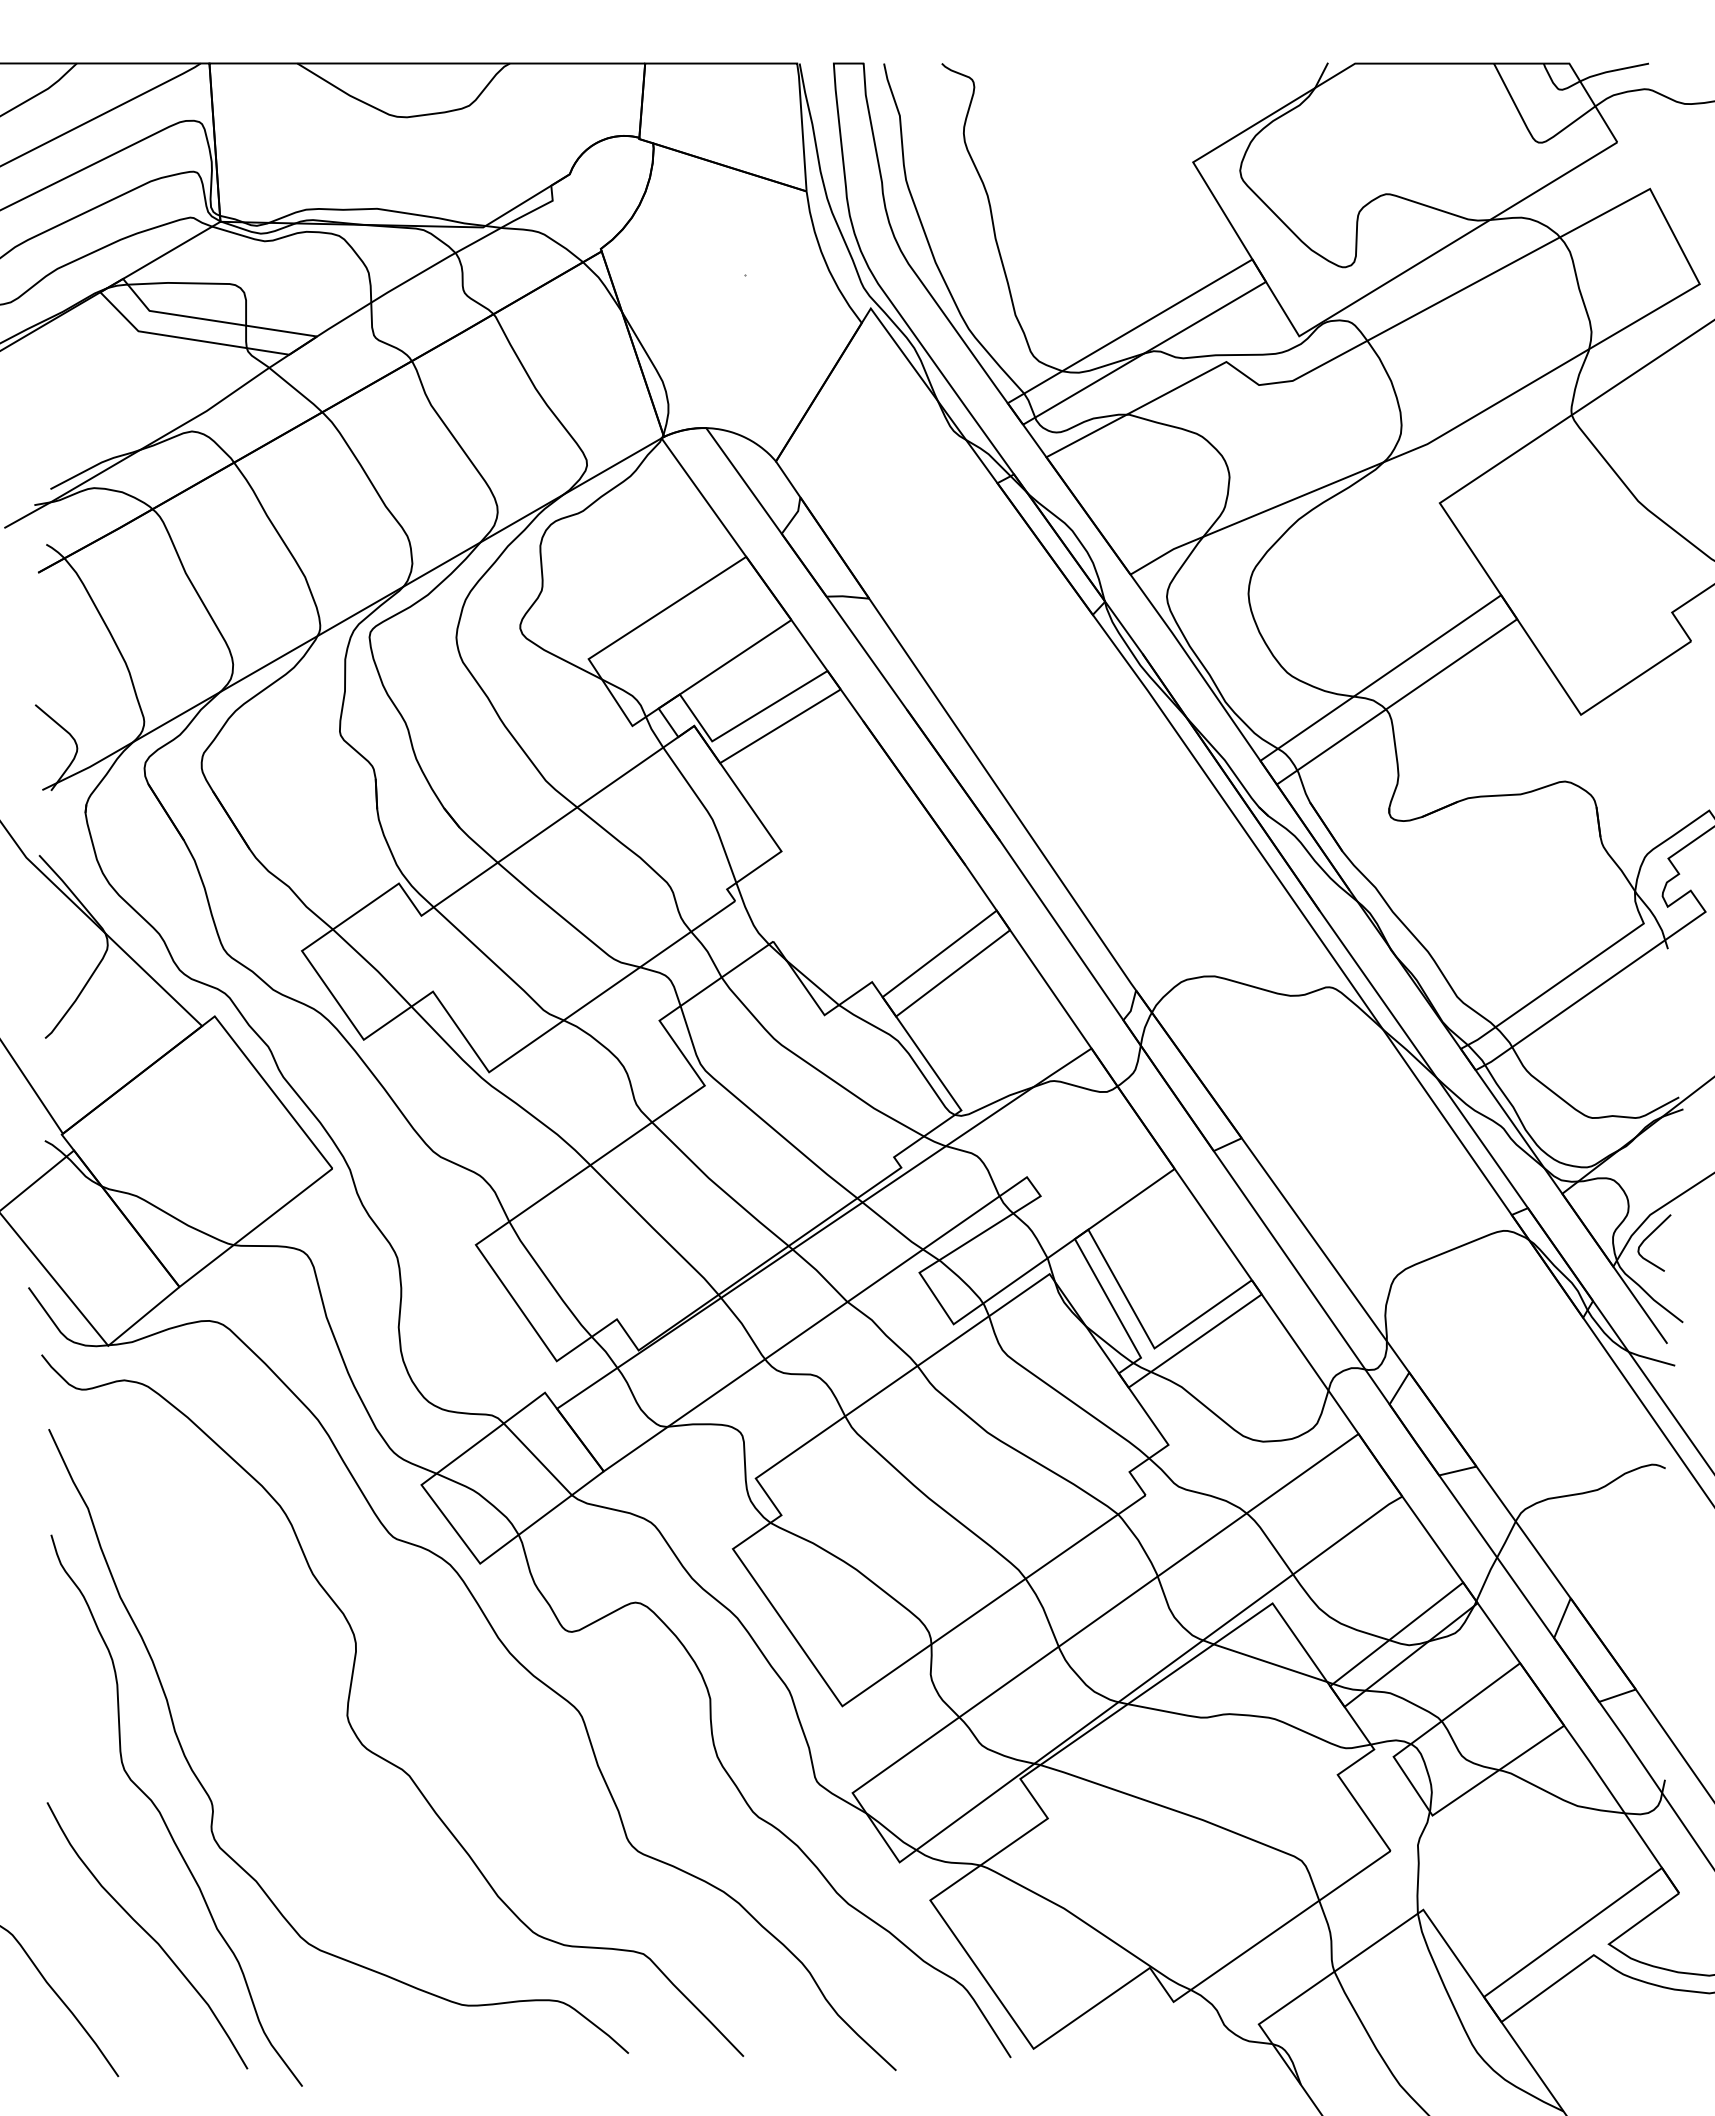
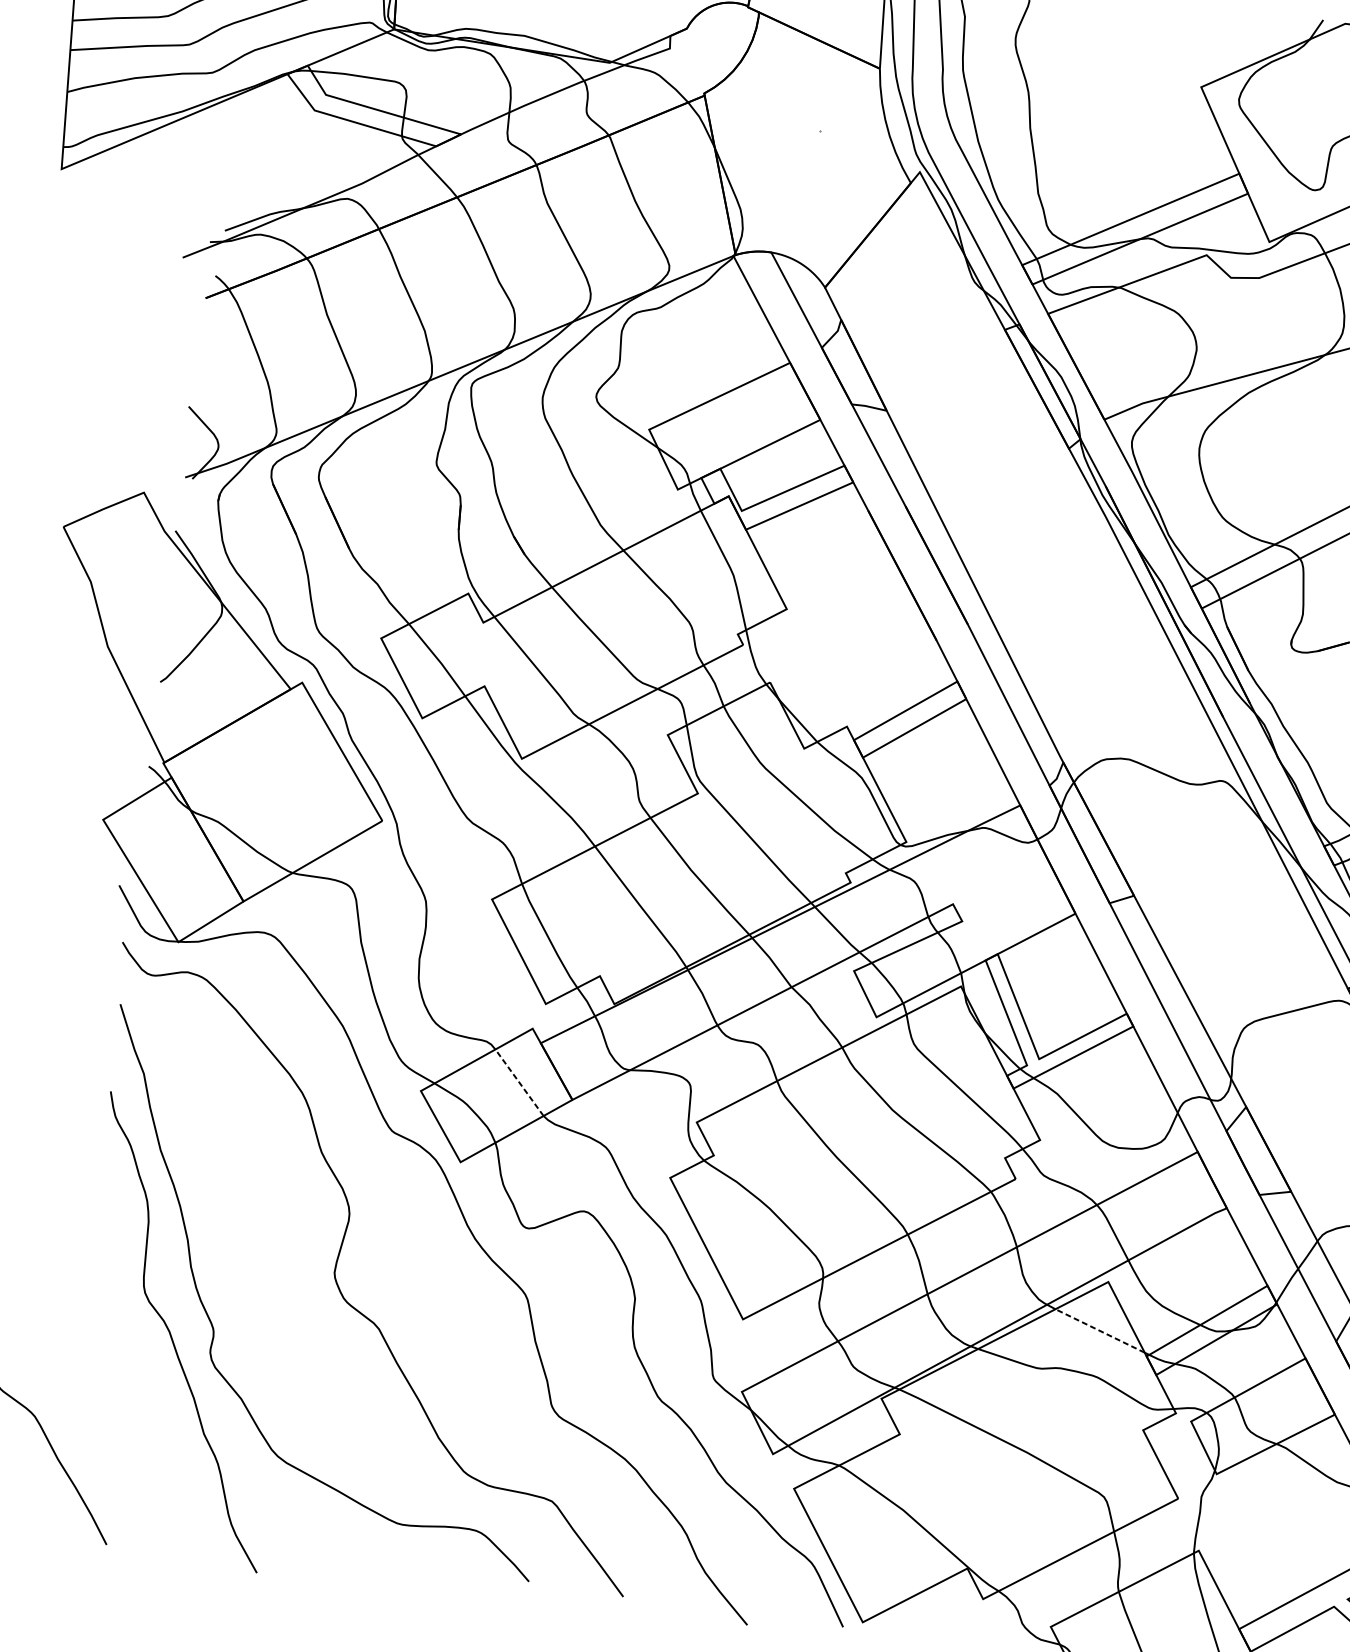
line: (537, 1459) -> (519, 1082), solid -> dashed
line: (1270, 1663) -> (1100, 1331), solid -> dashed
curve: (147, 1934) -> (146, 1430), removed

